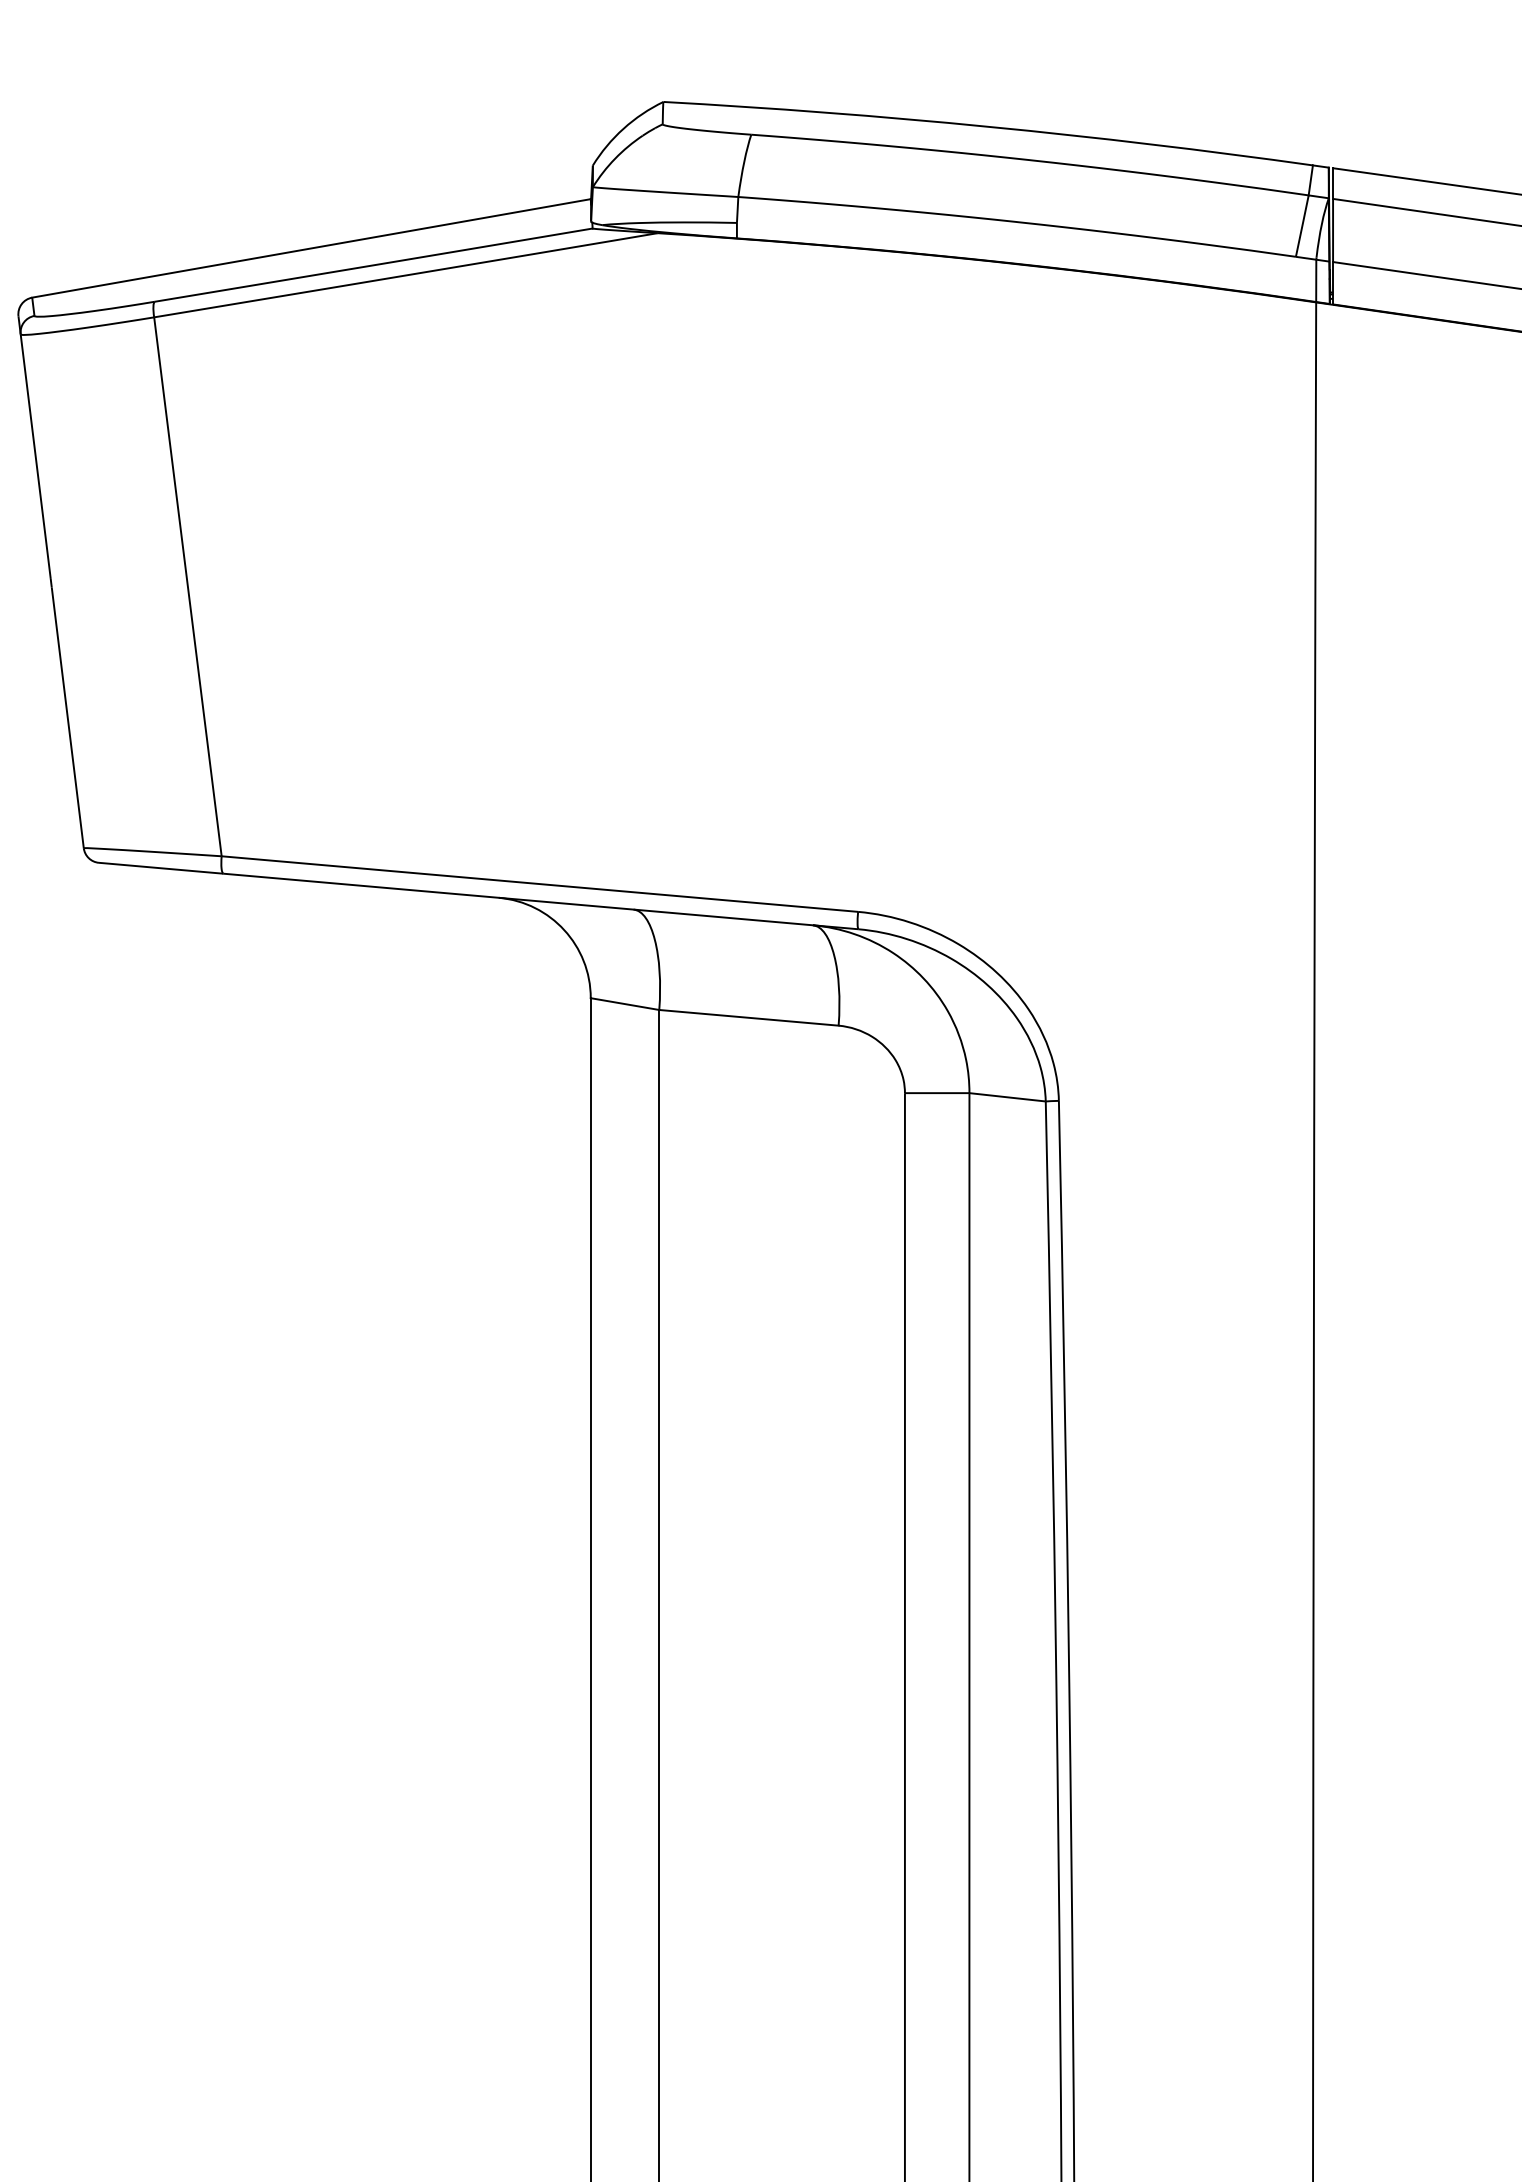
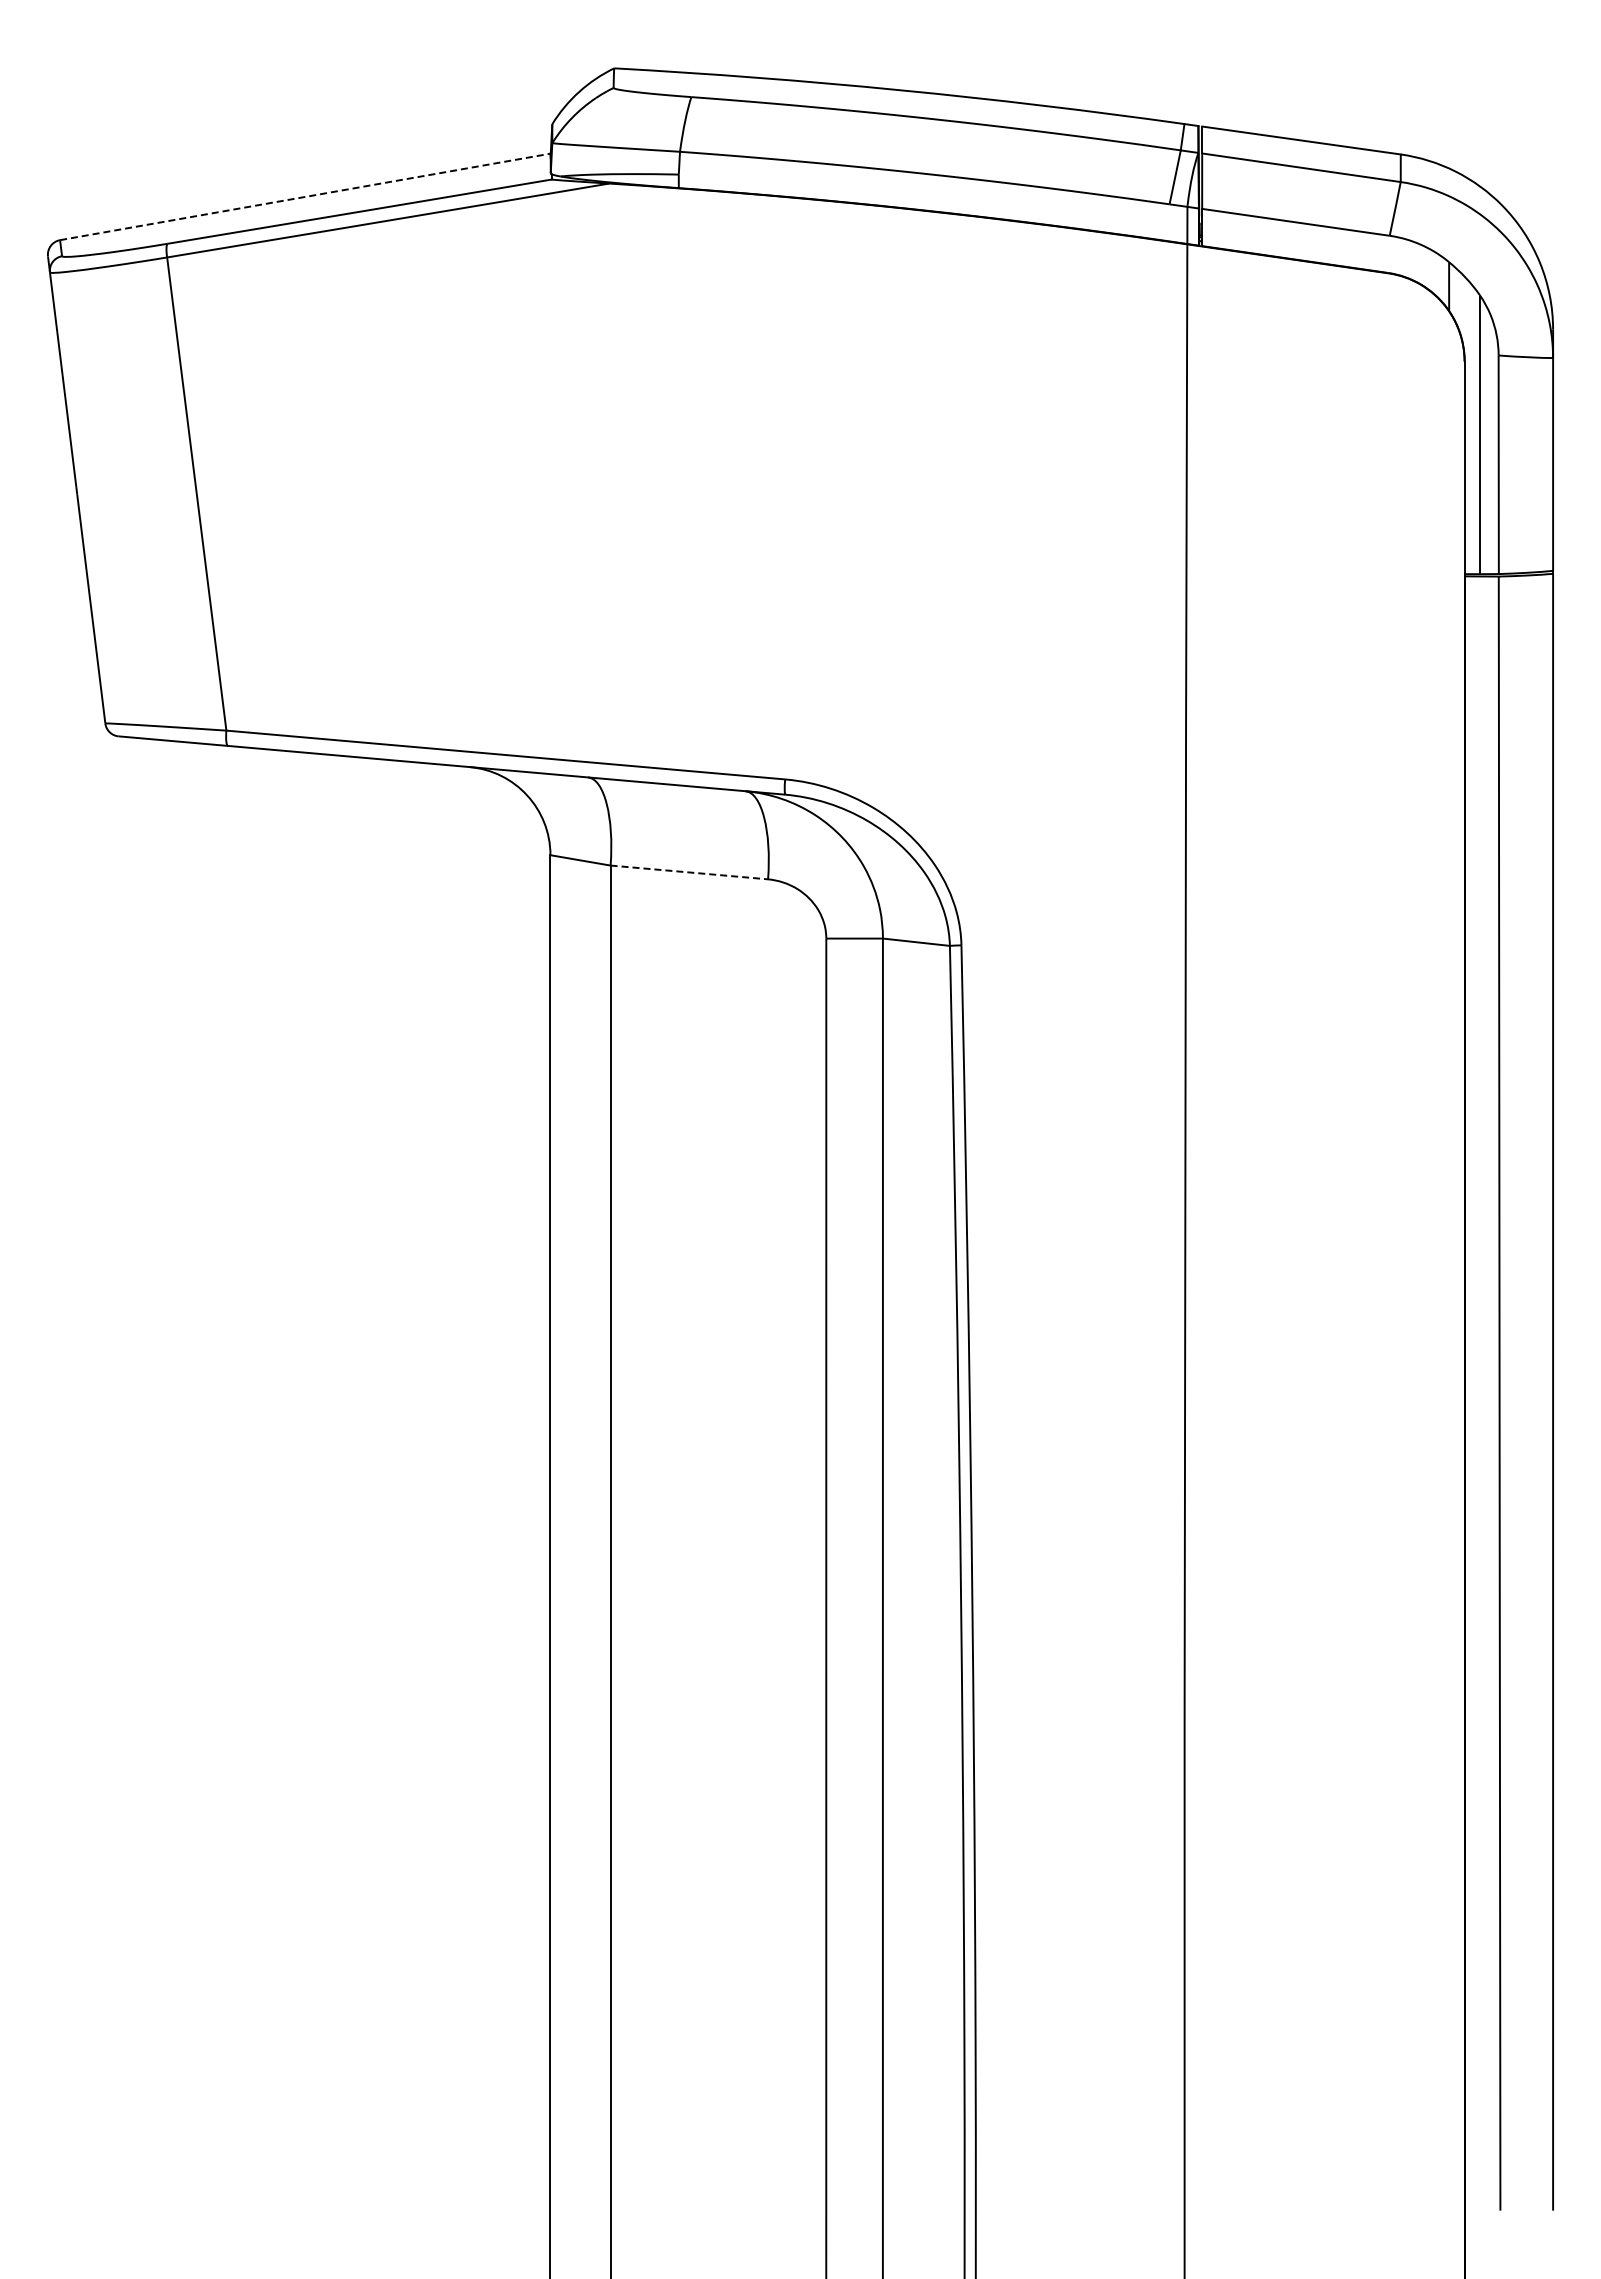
line: (311, 247) -> (305, 196), solid -> dashed
line: (749, 1017) -> (689, 872), solid -> dashed

